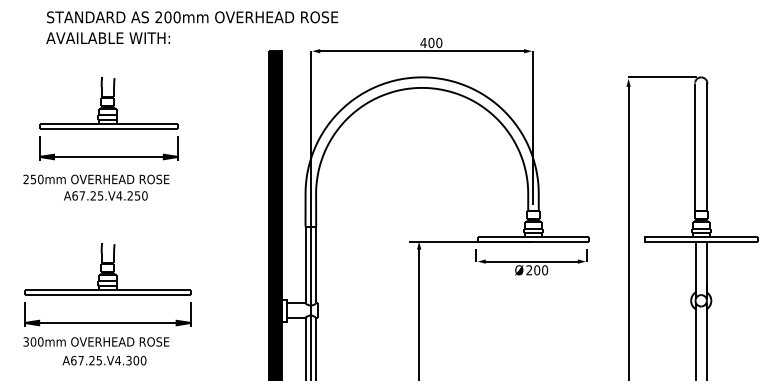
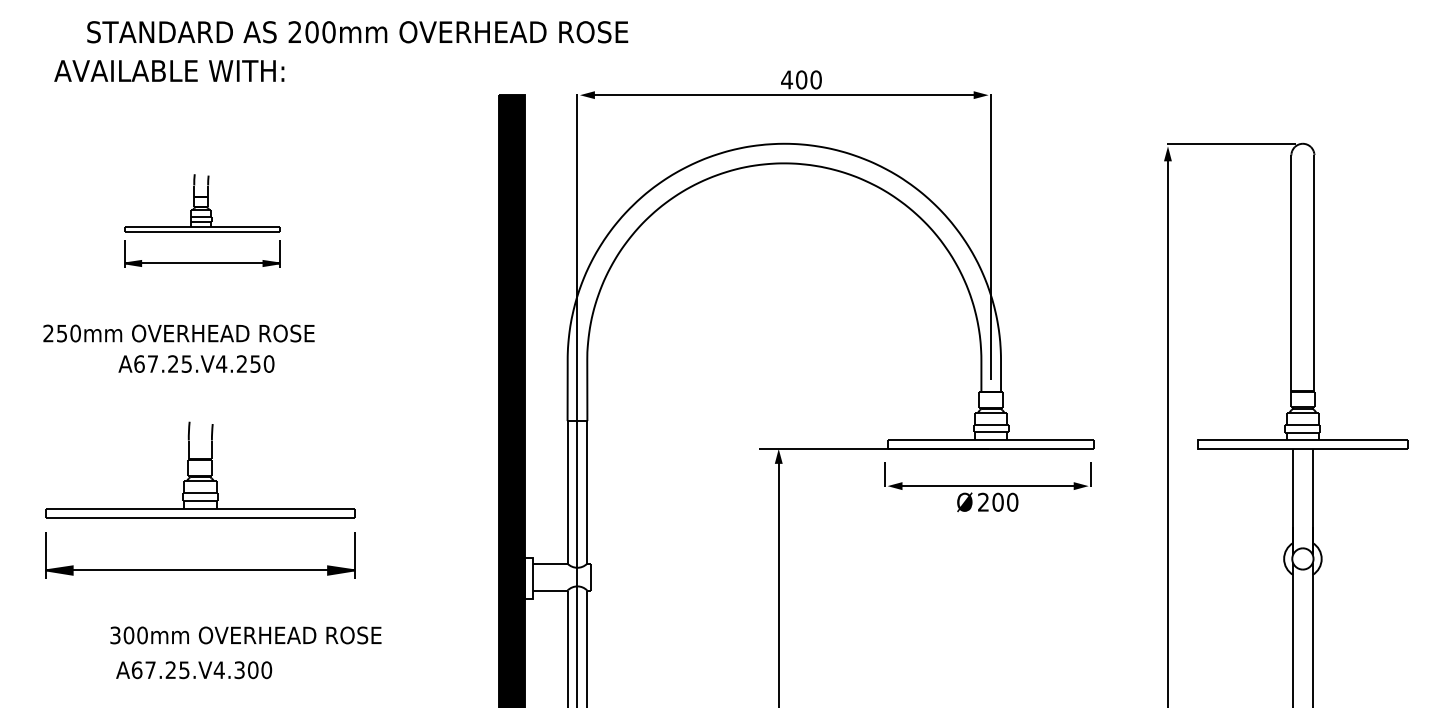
text: (107, 37) -> (168, 69), moved
part: (108, 118) -> (201, 220), size x0.6
part: (107, 284) -> (199, 498), moved
text: (96, 341) -> (246, 634), moved

